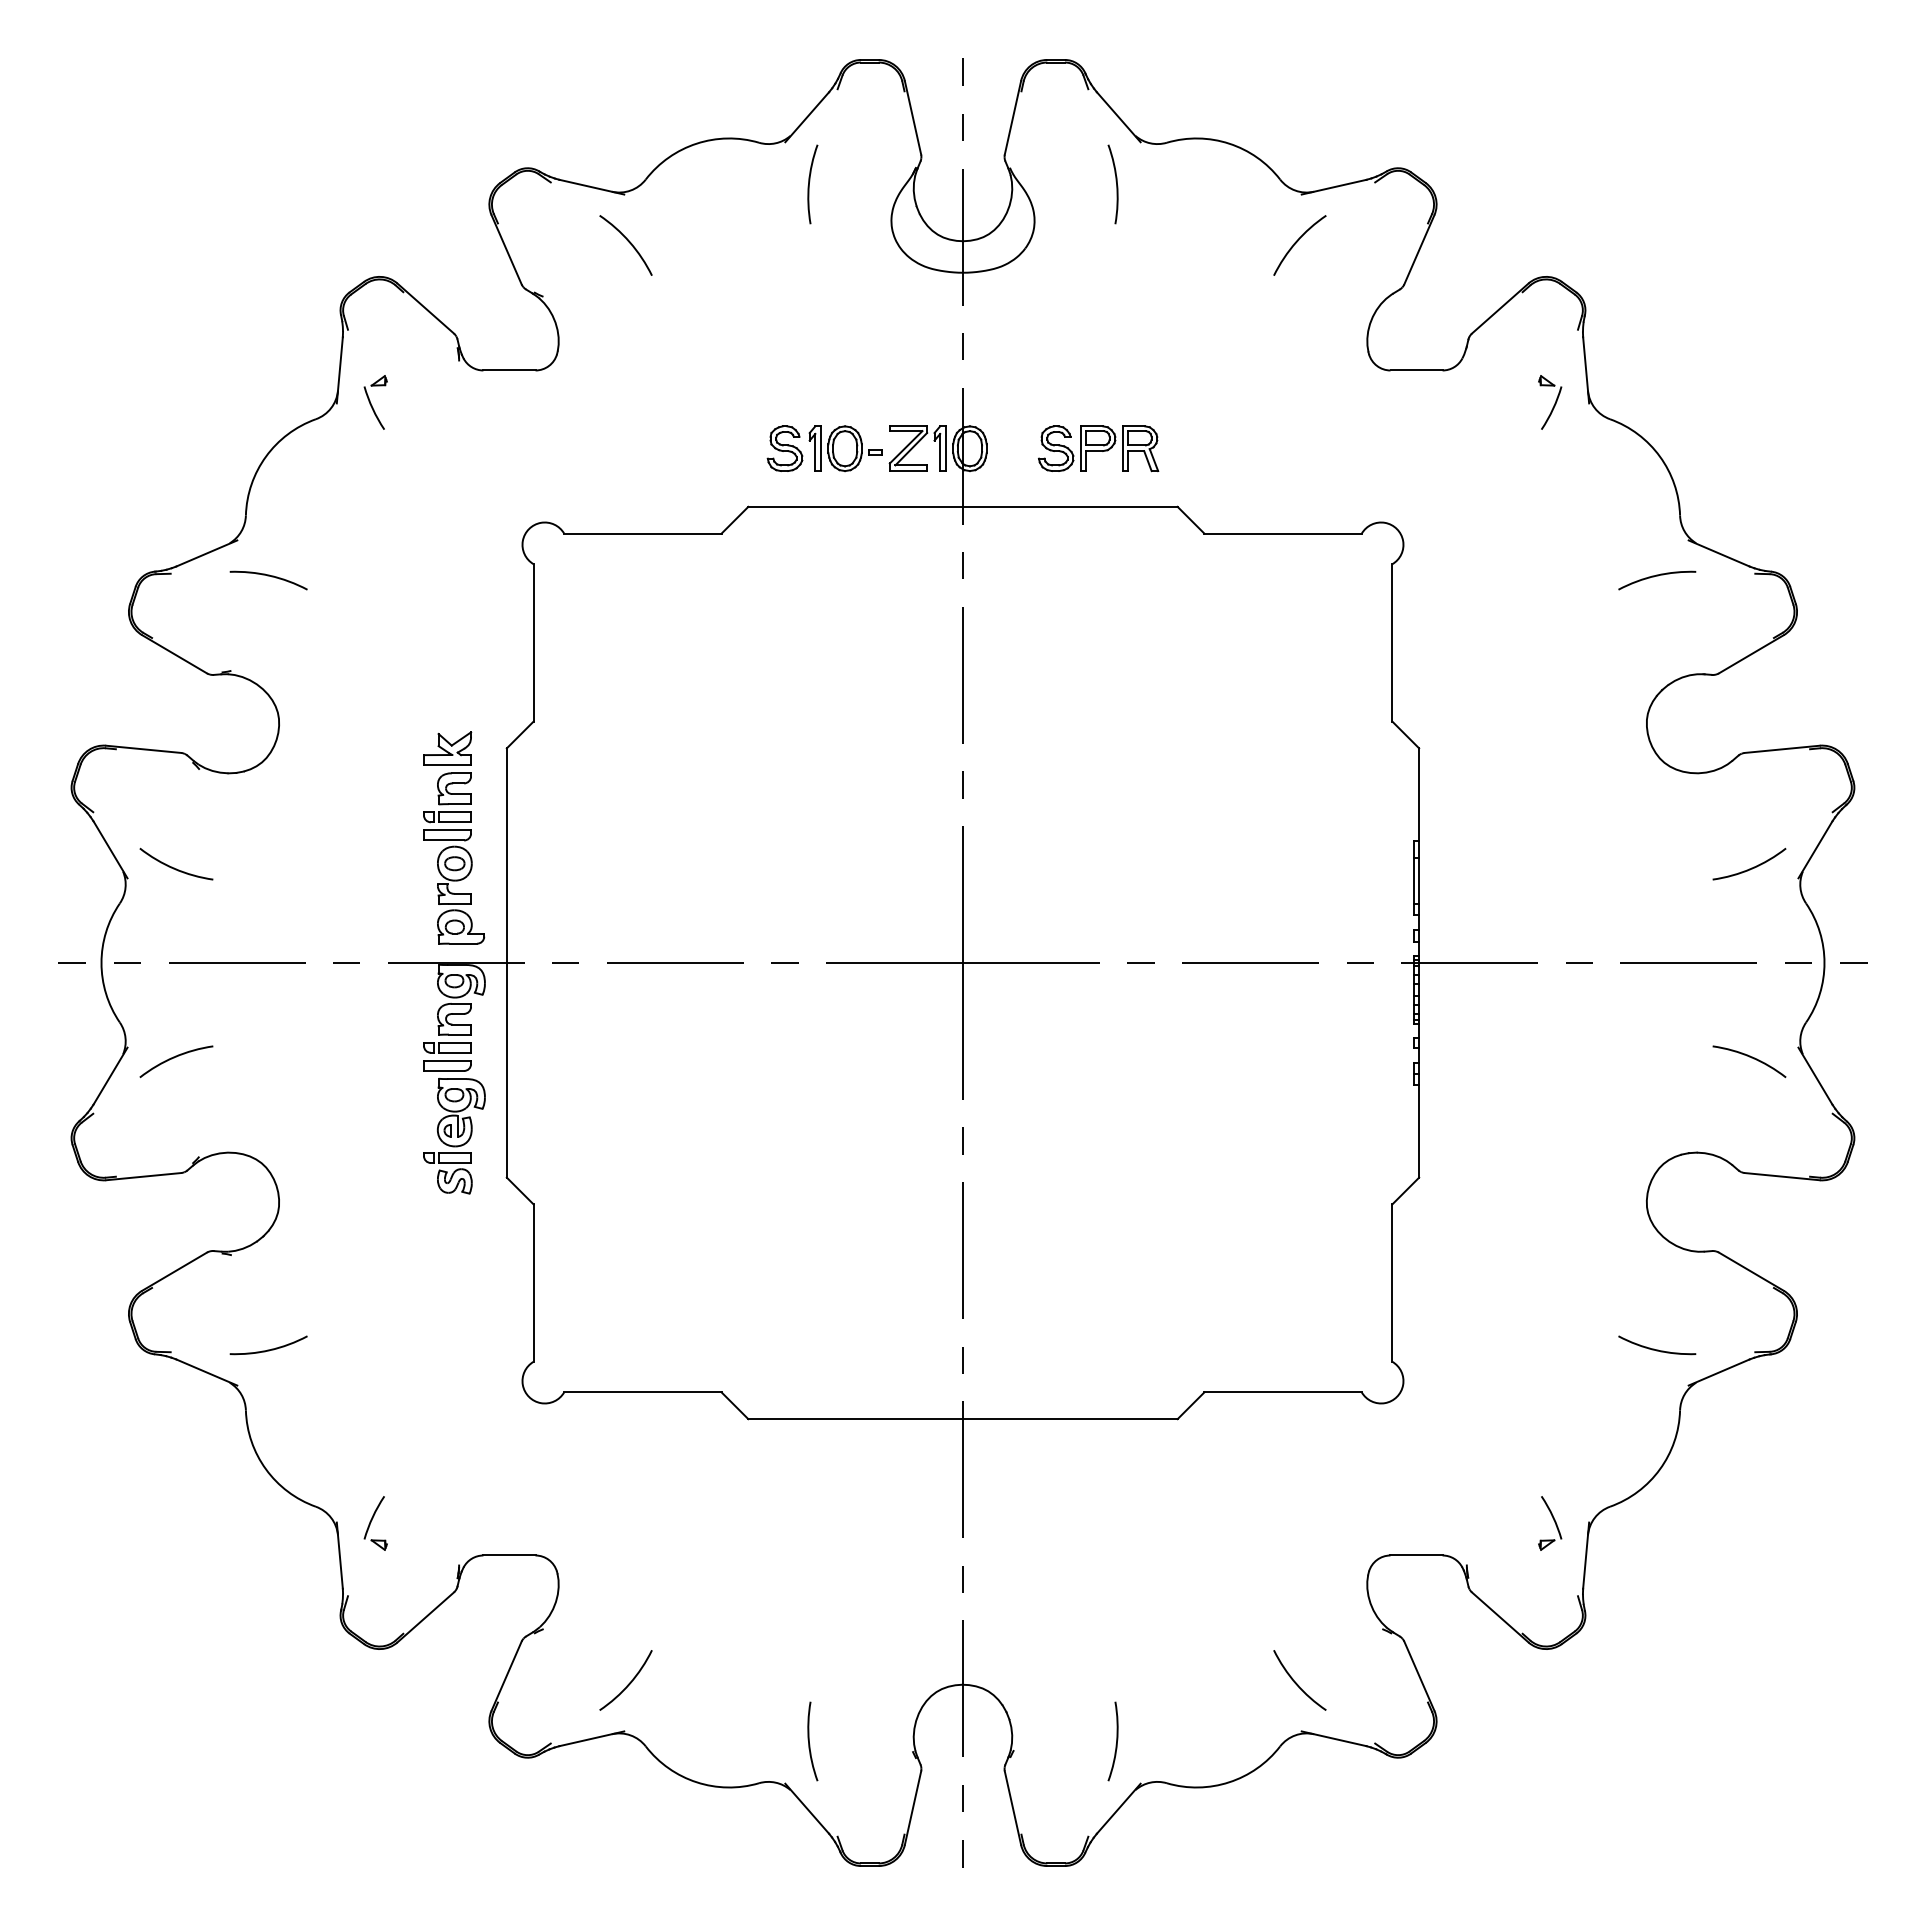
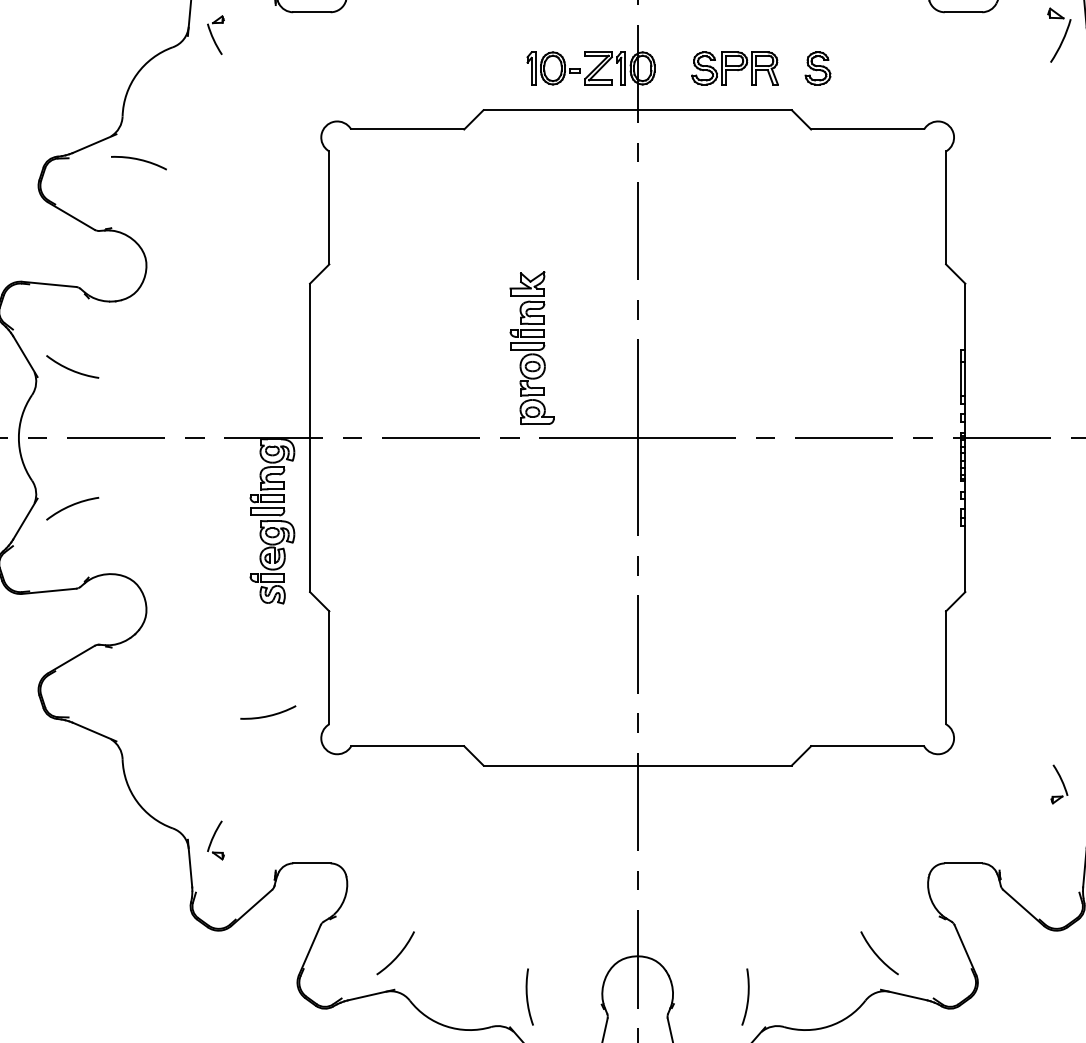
part: (1550, 402) -> (1059, 35), size x1.4
part: (784, 448) -> (817, 68), moved
part: (454, 837) -> (532, 347), moved
arc: (268, 1349) -> (268, 715), moved
part: (1550, 1523) -> (1059, 784), moved

